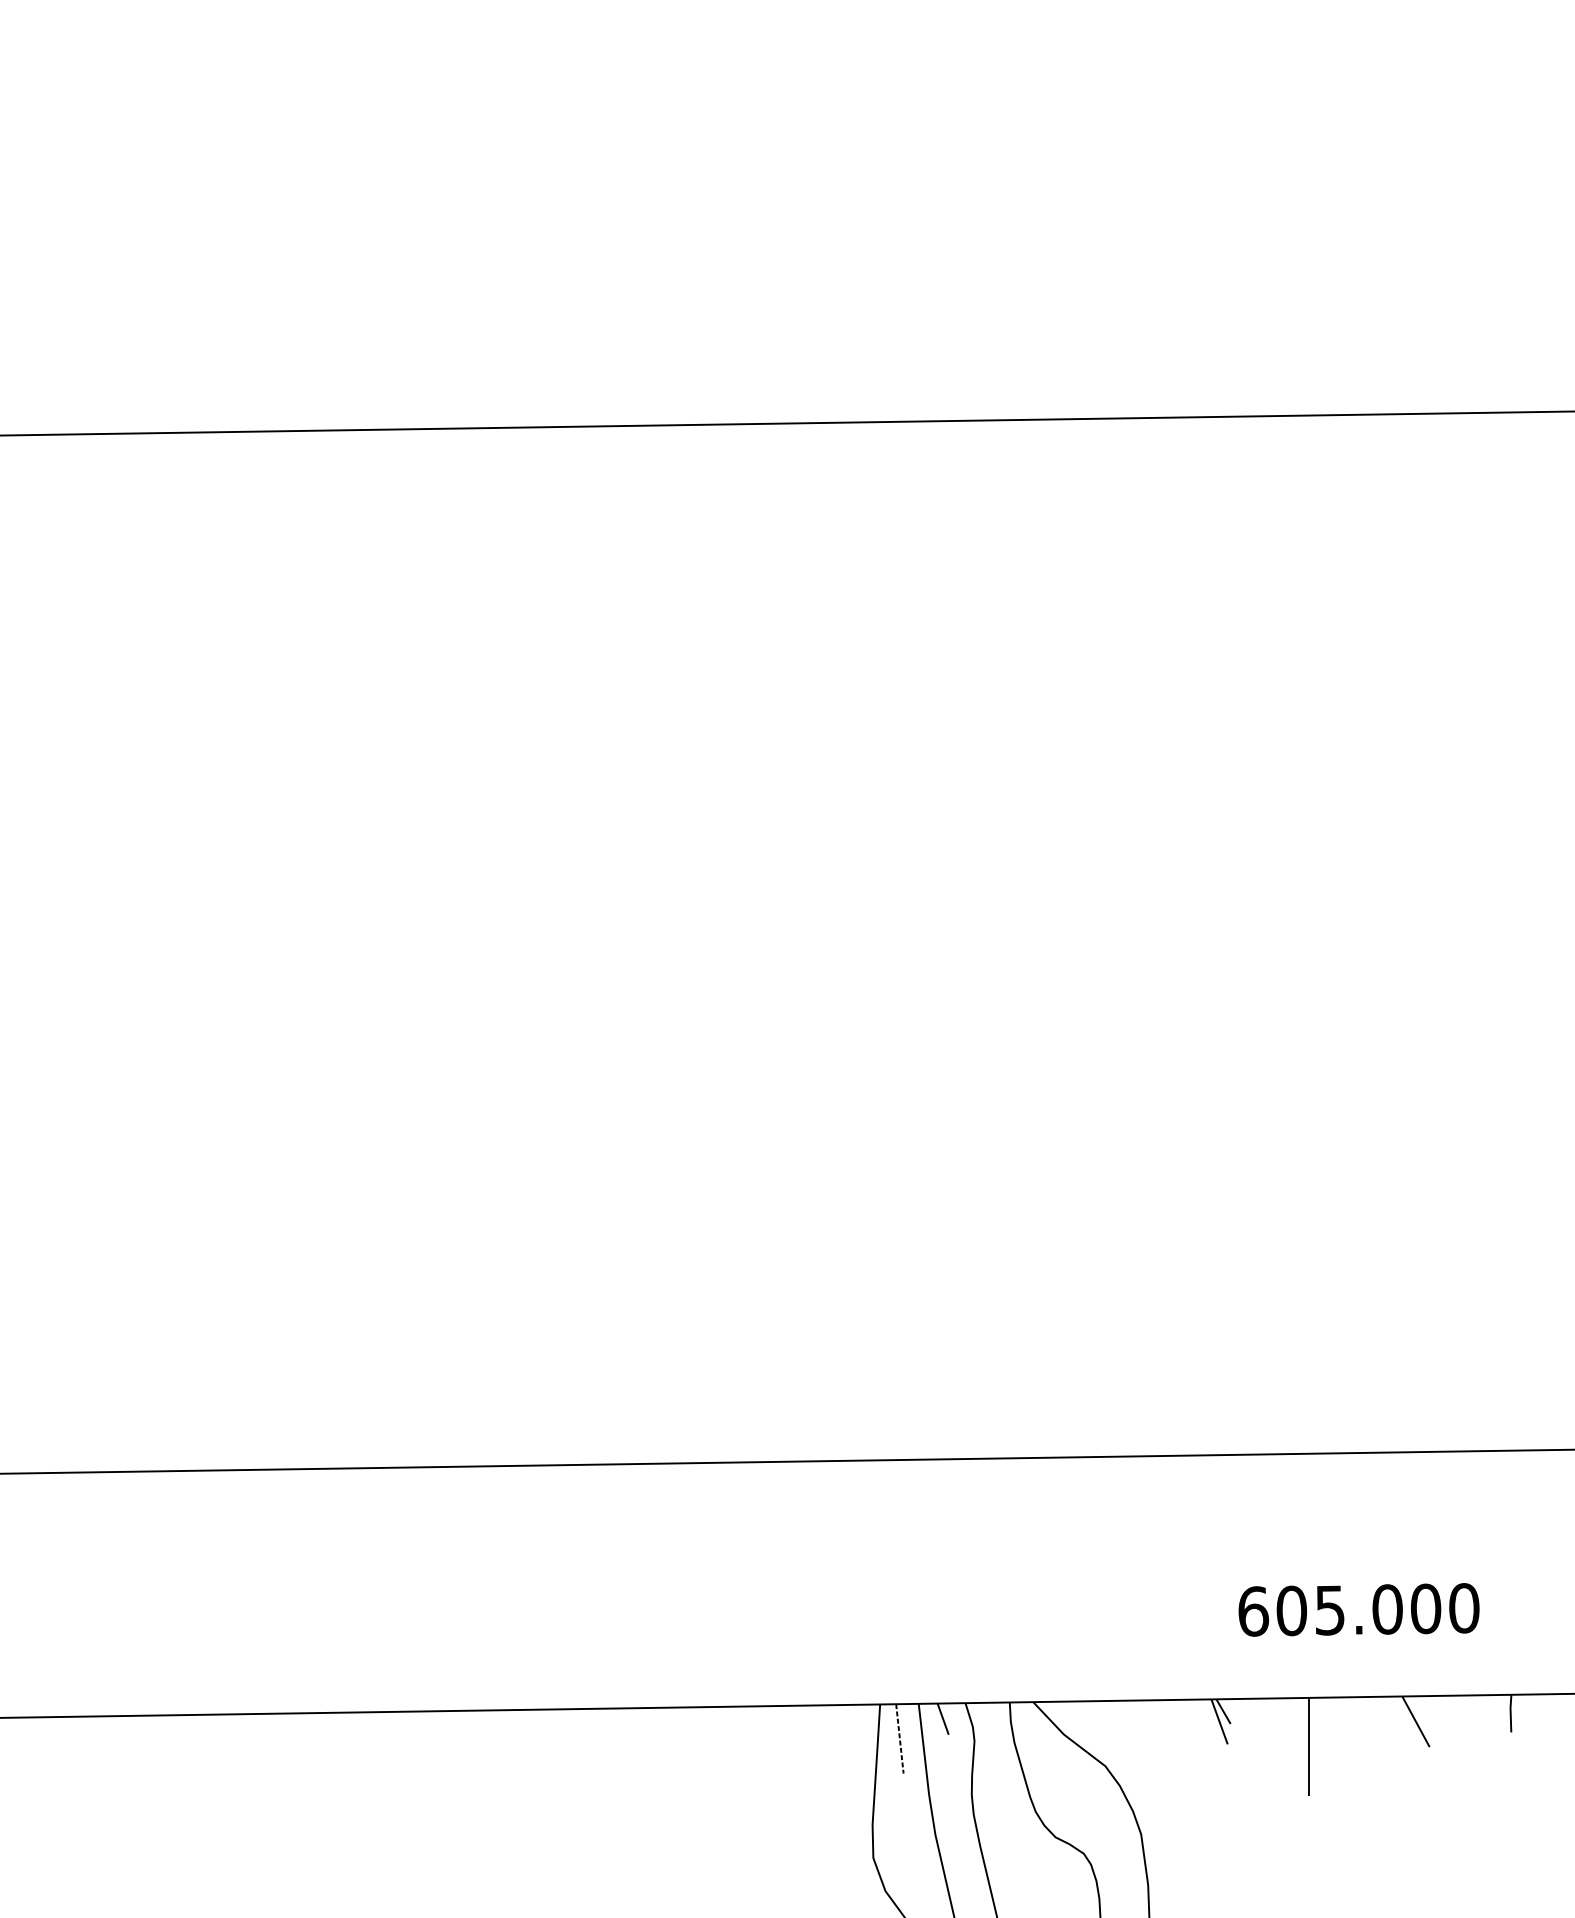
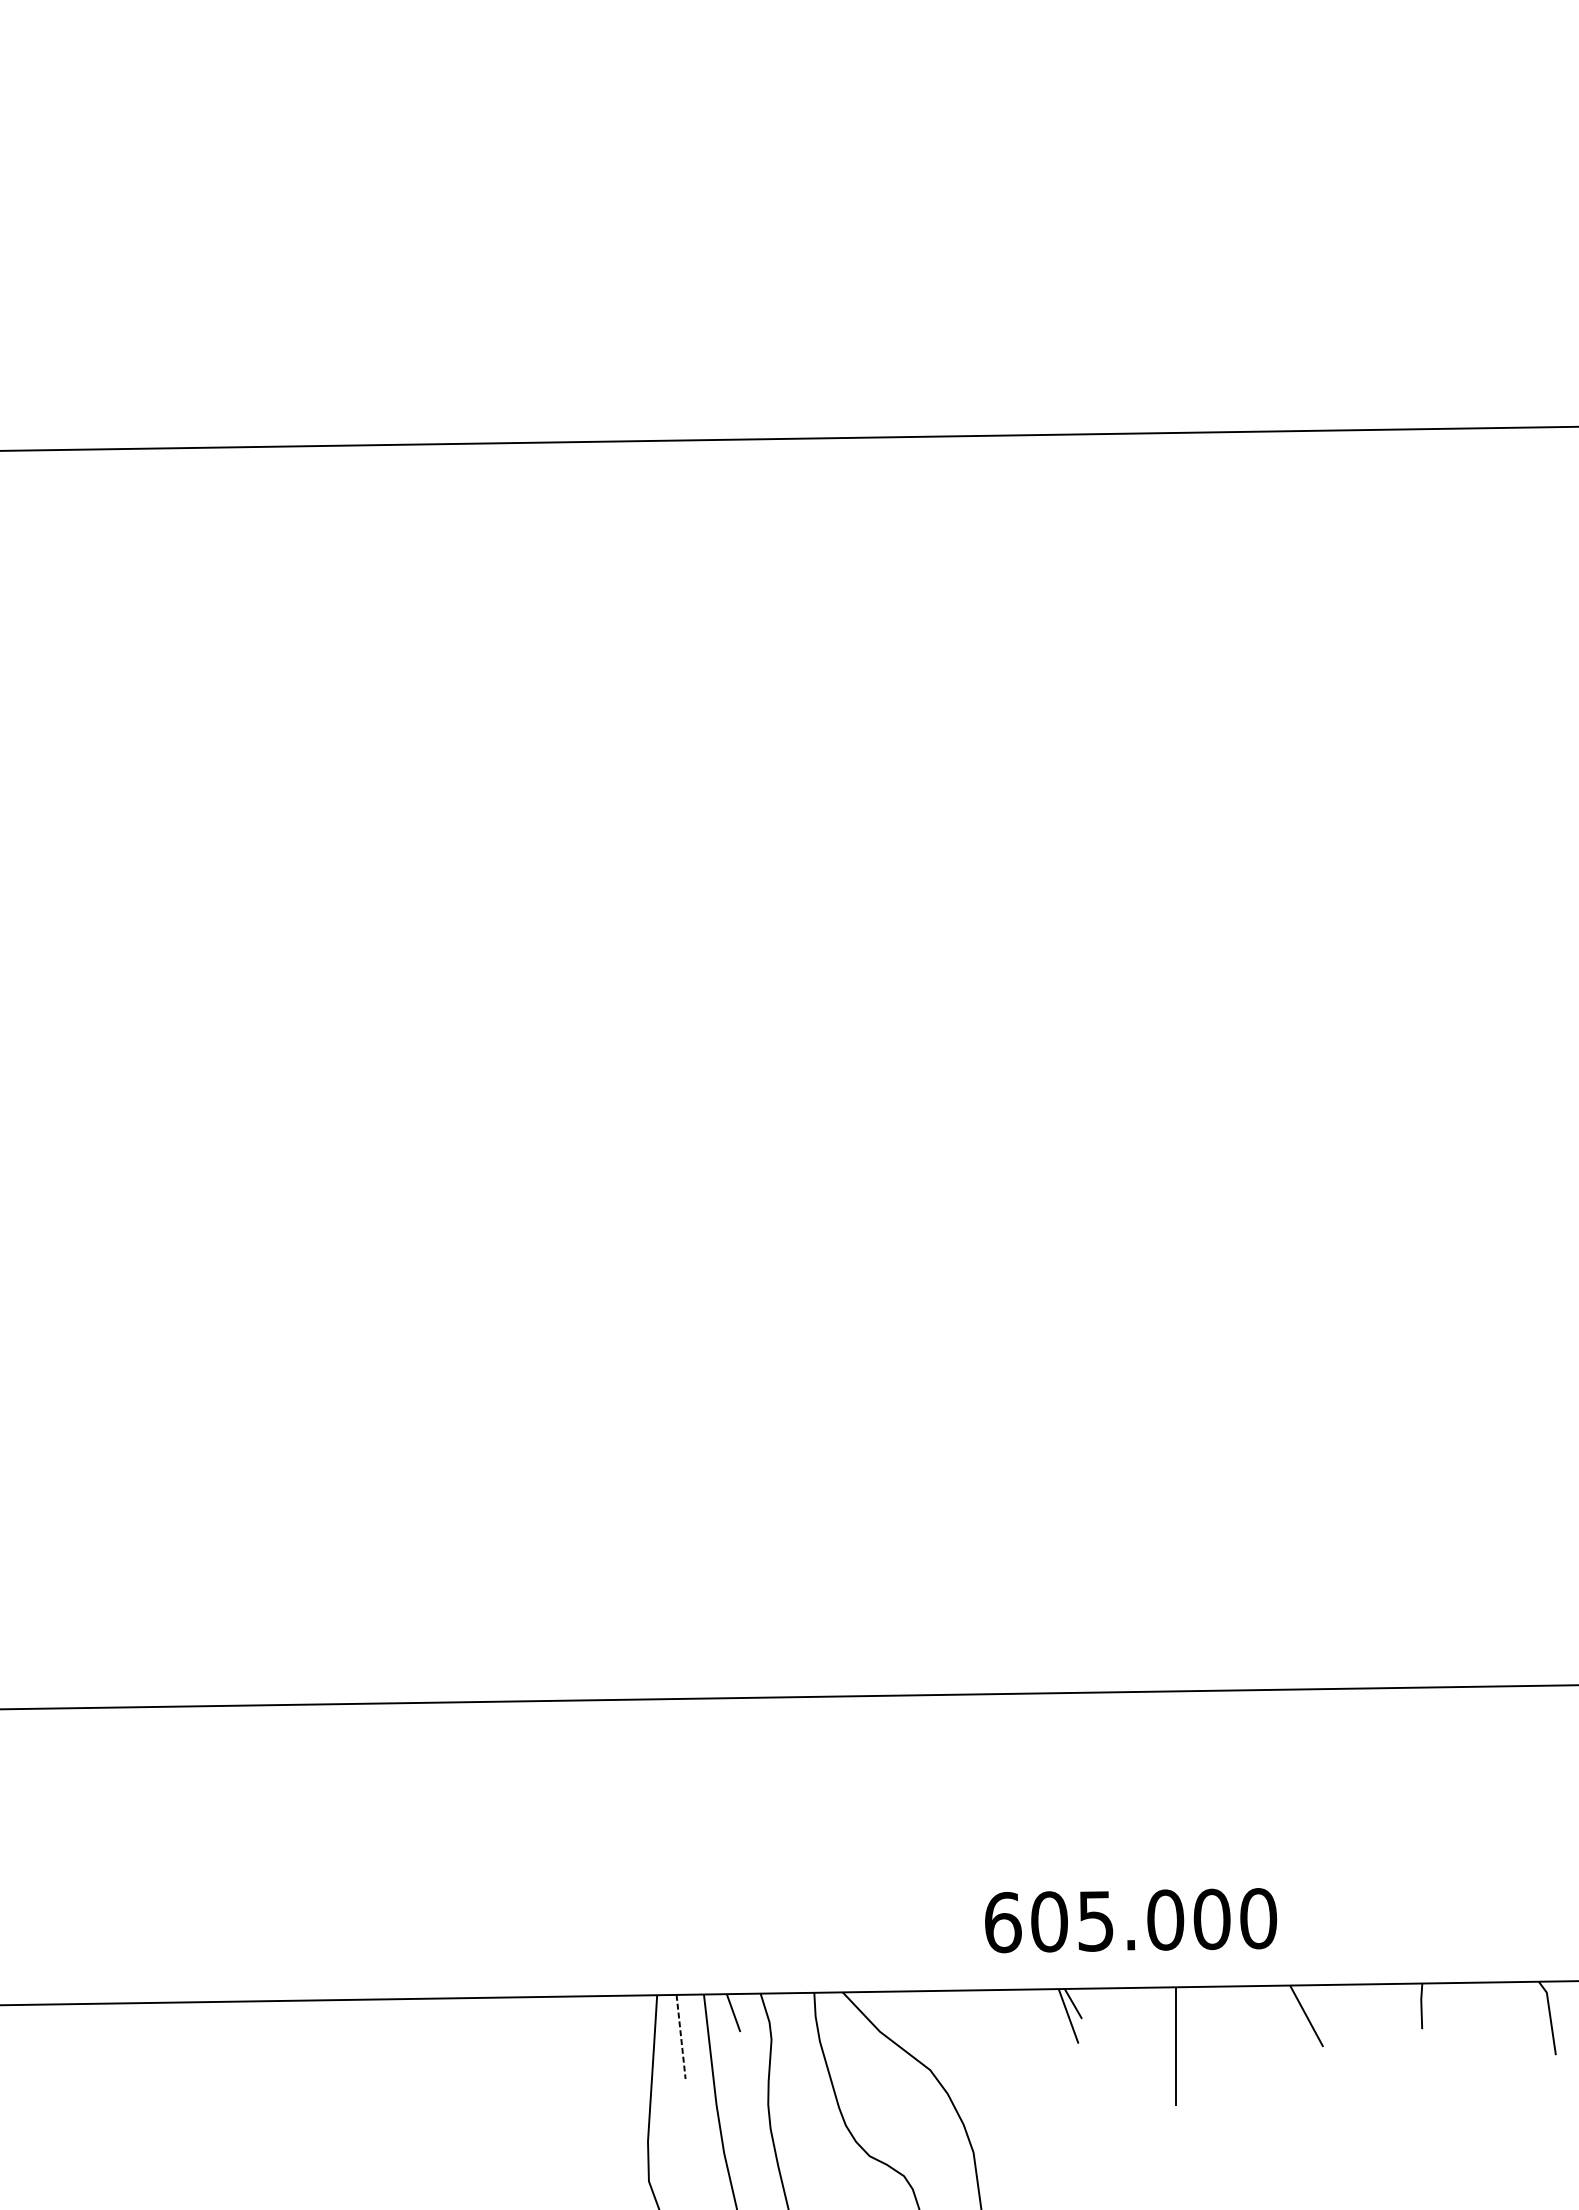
text: (1358, 1609) -> (1130, 1920), moved

